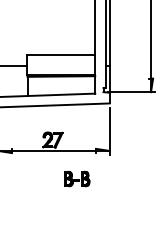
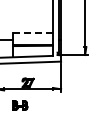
line: (60, 55) -> (32, 33), solid -> dashed
part: (77, 178) -> (20, 105), moved

